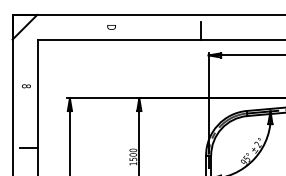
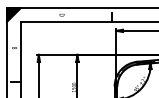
fill: (24, 27) -> (13, 15), added

